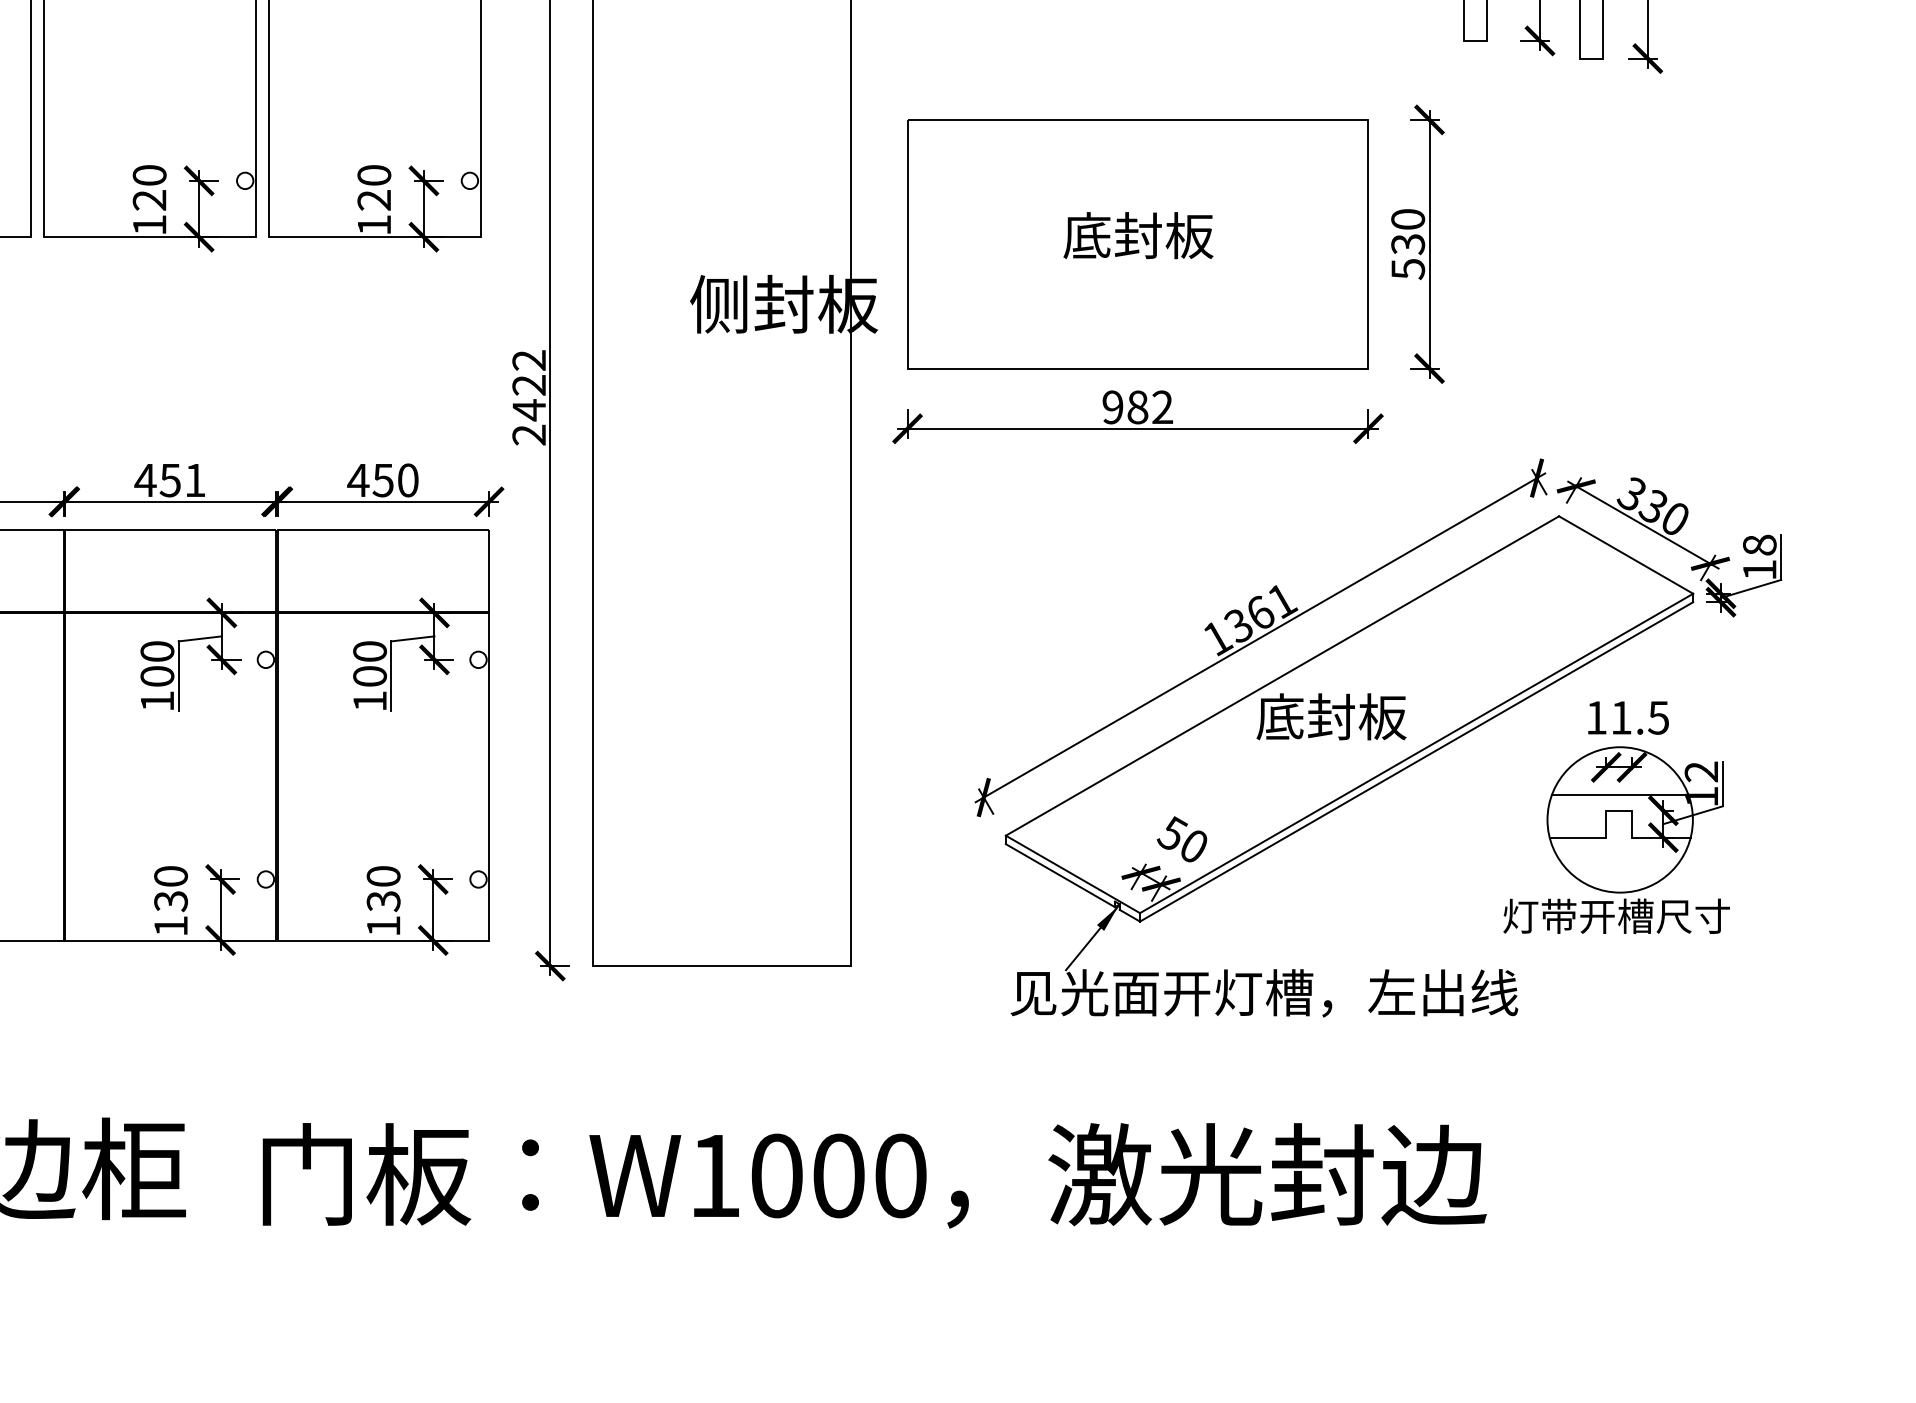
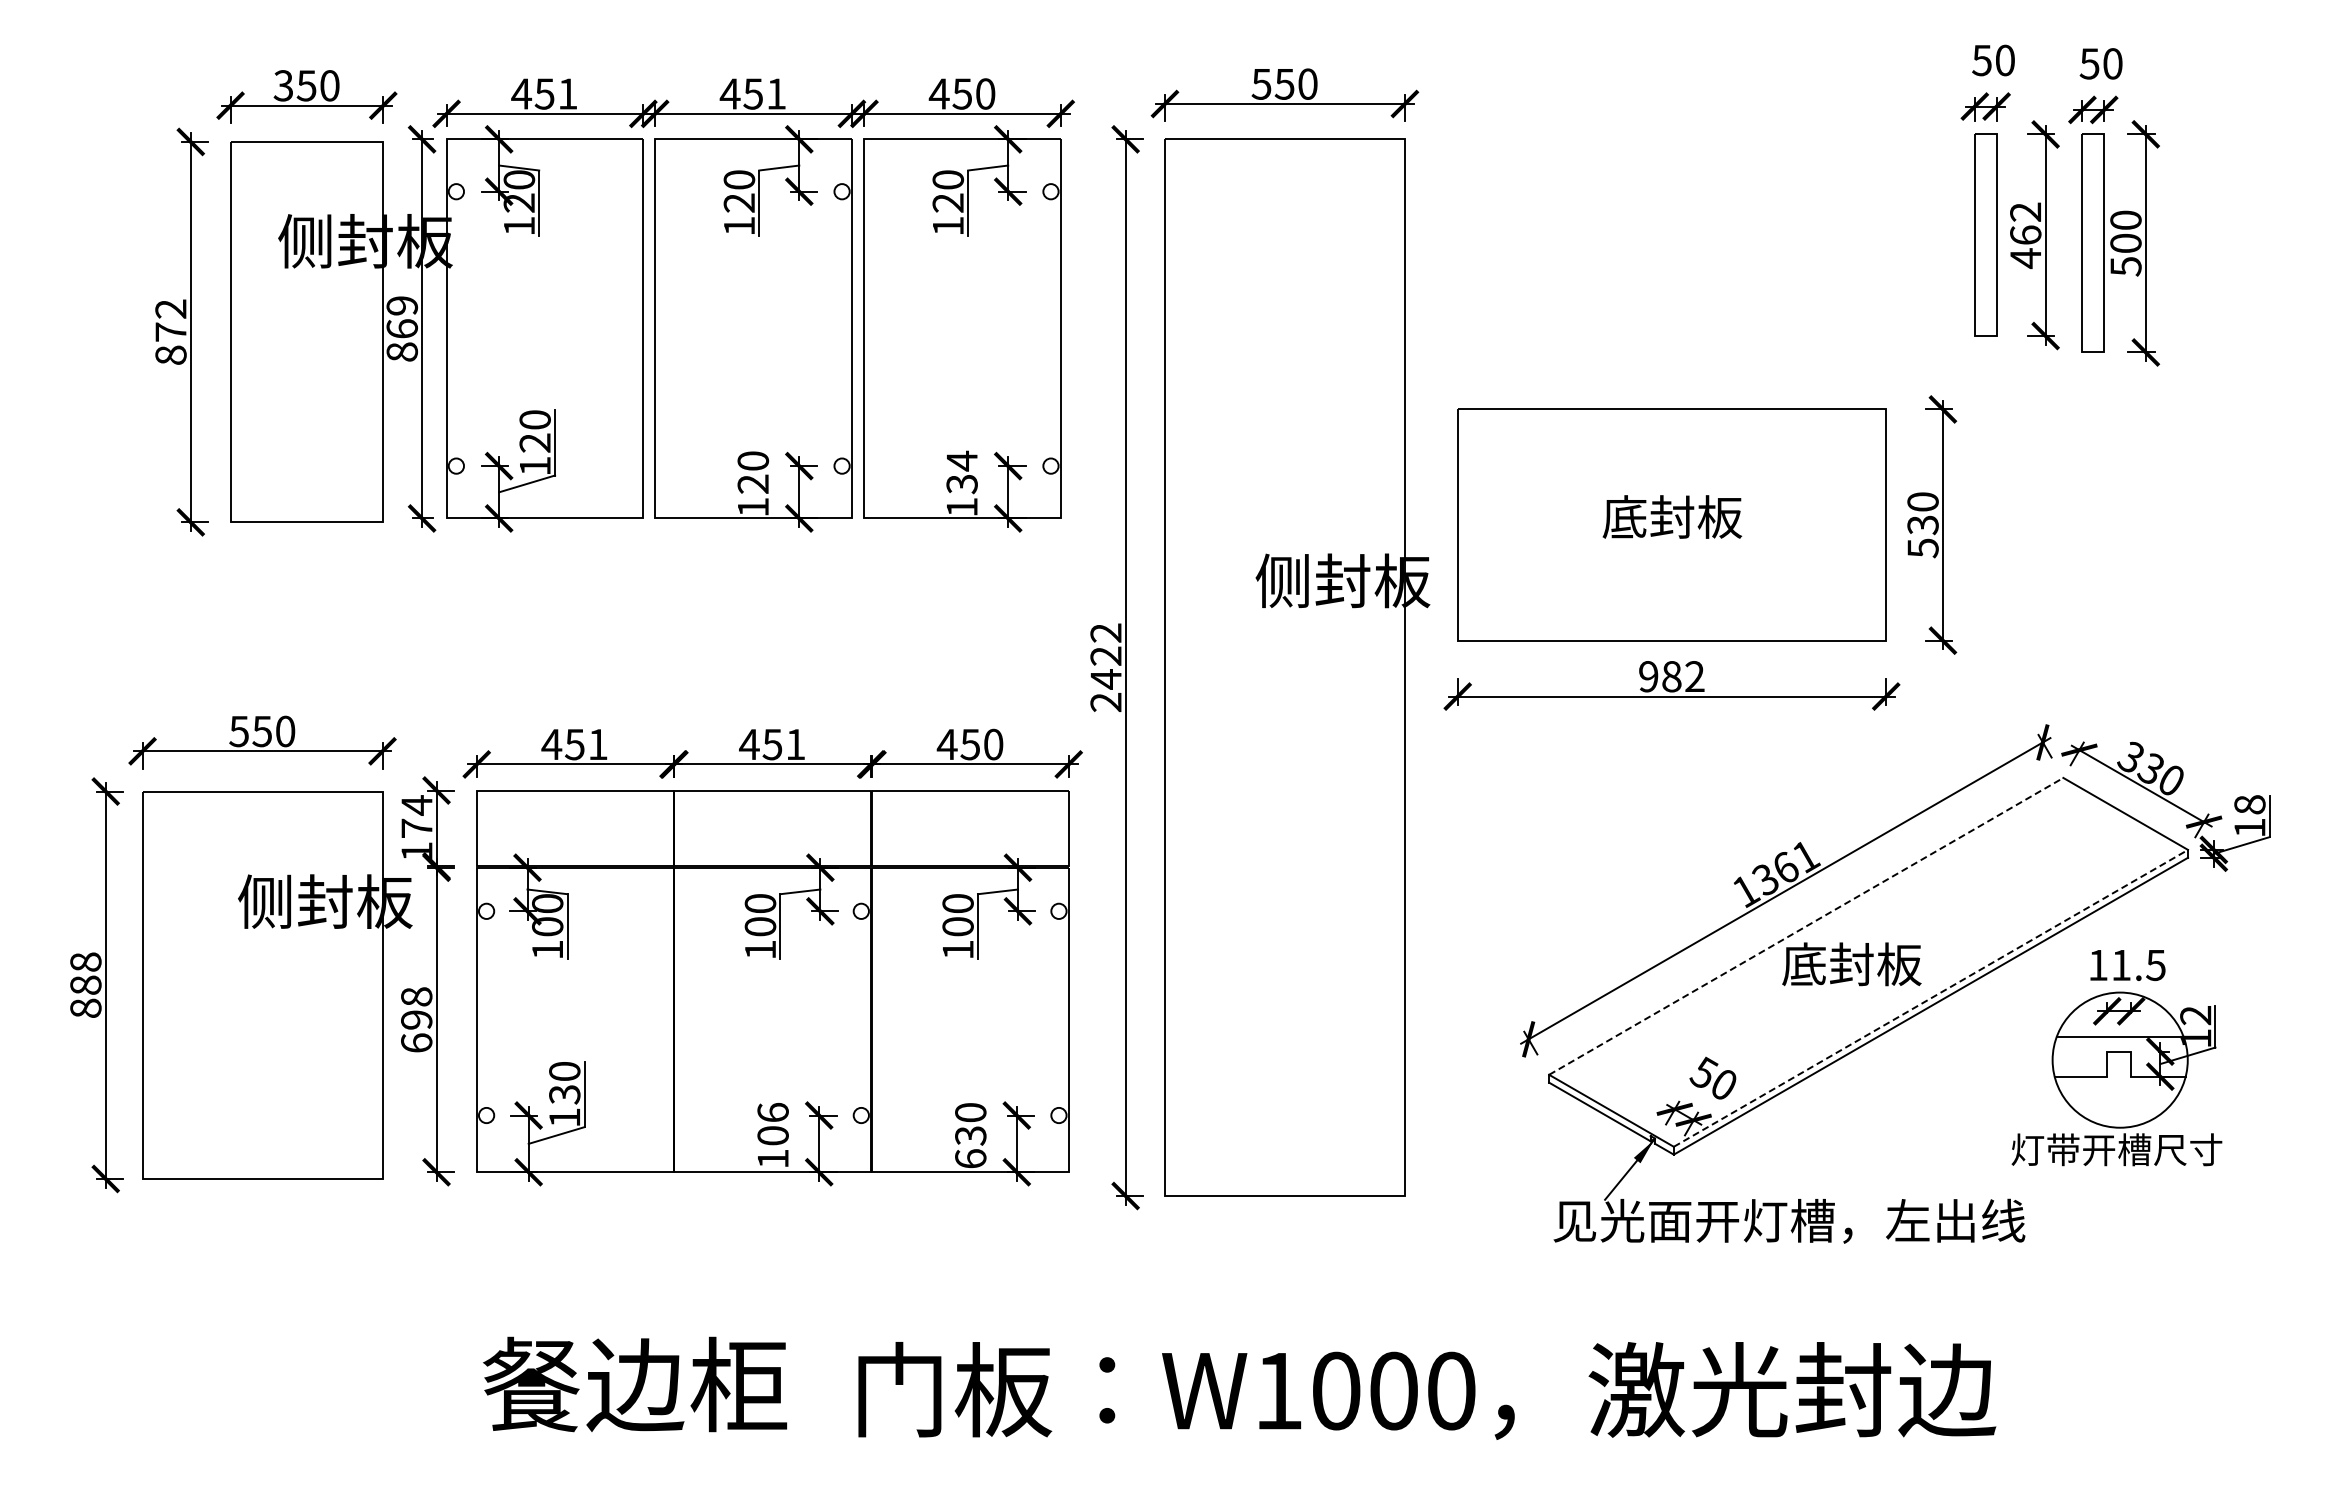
text: (373, 187) -> (961, 472), 120 -> 134
line: (1282, 676) -> (1806, 926), solid -> dashed
line: (1416, 753) -> (1930, 998), solid -> dashed
text: (170, 888) -> (772, 1123), 130 -> 106
text: (383, 925) -> (970, 1158), 130 -> 630

